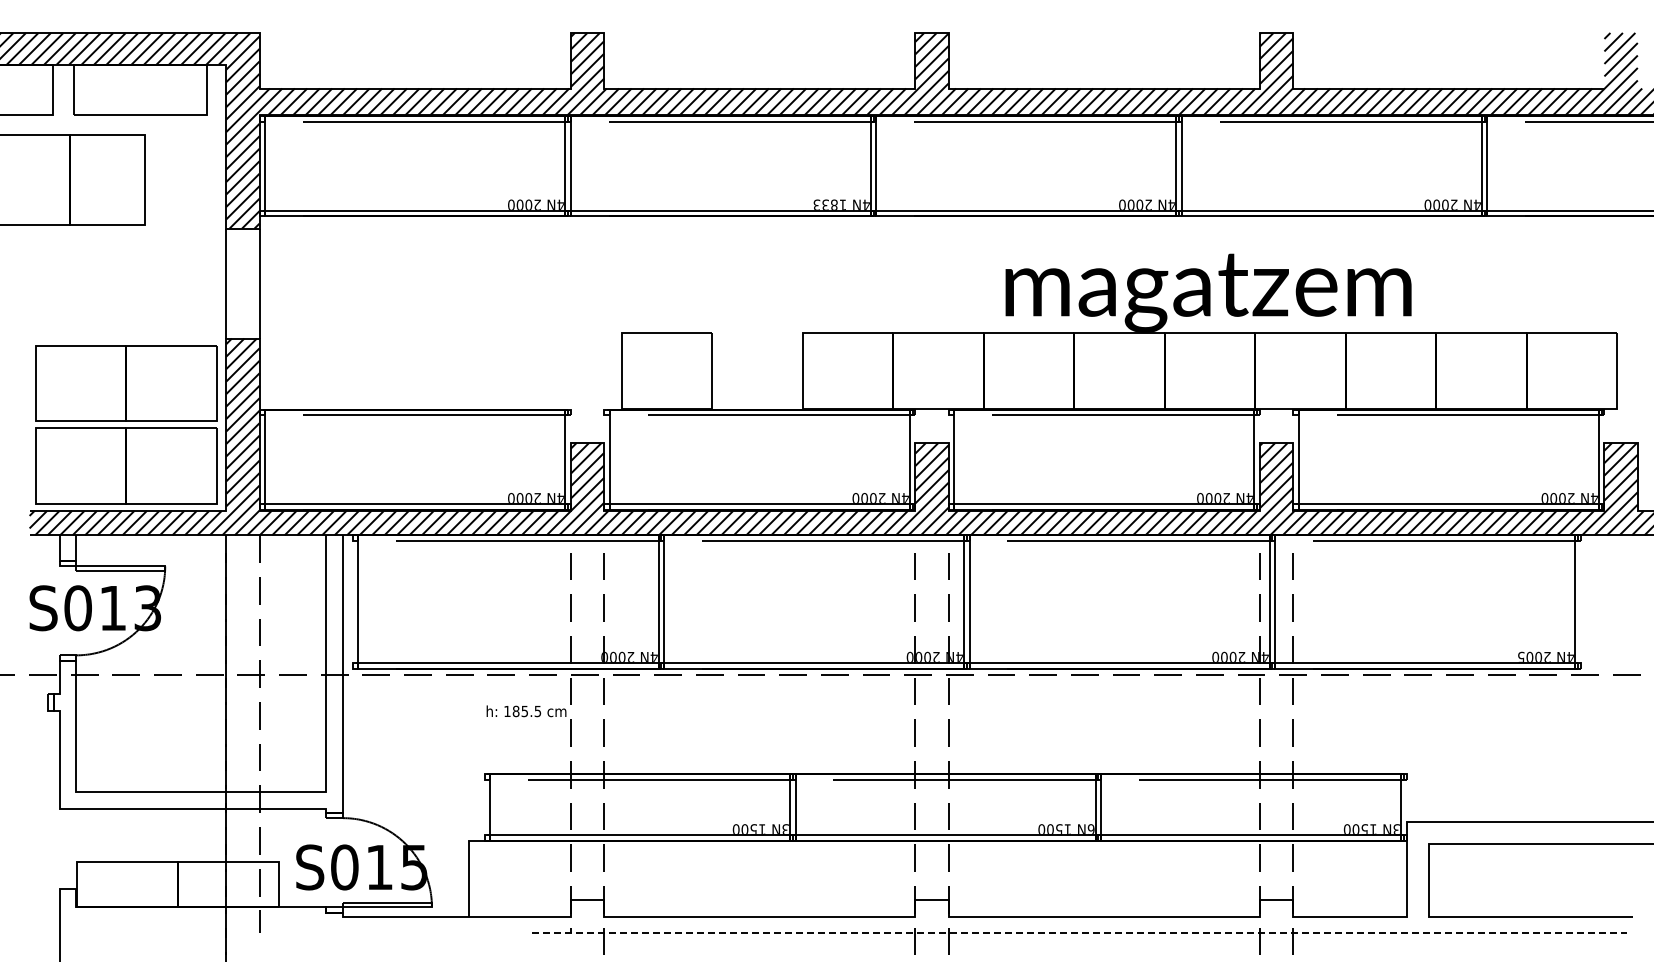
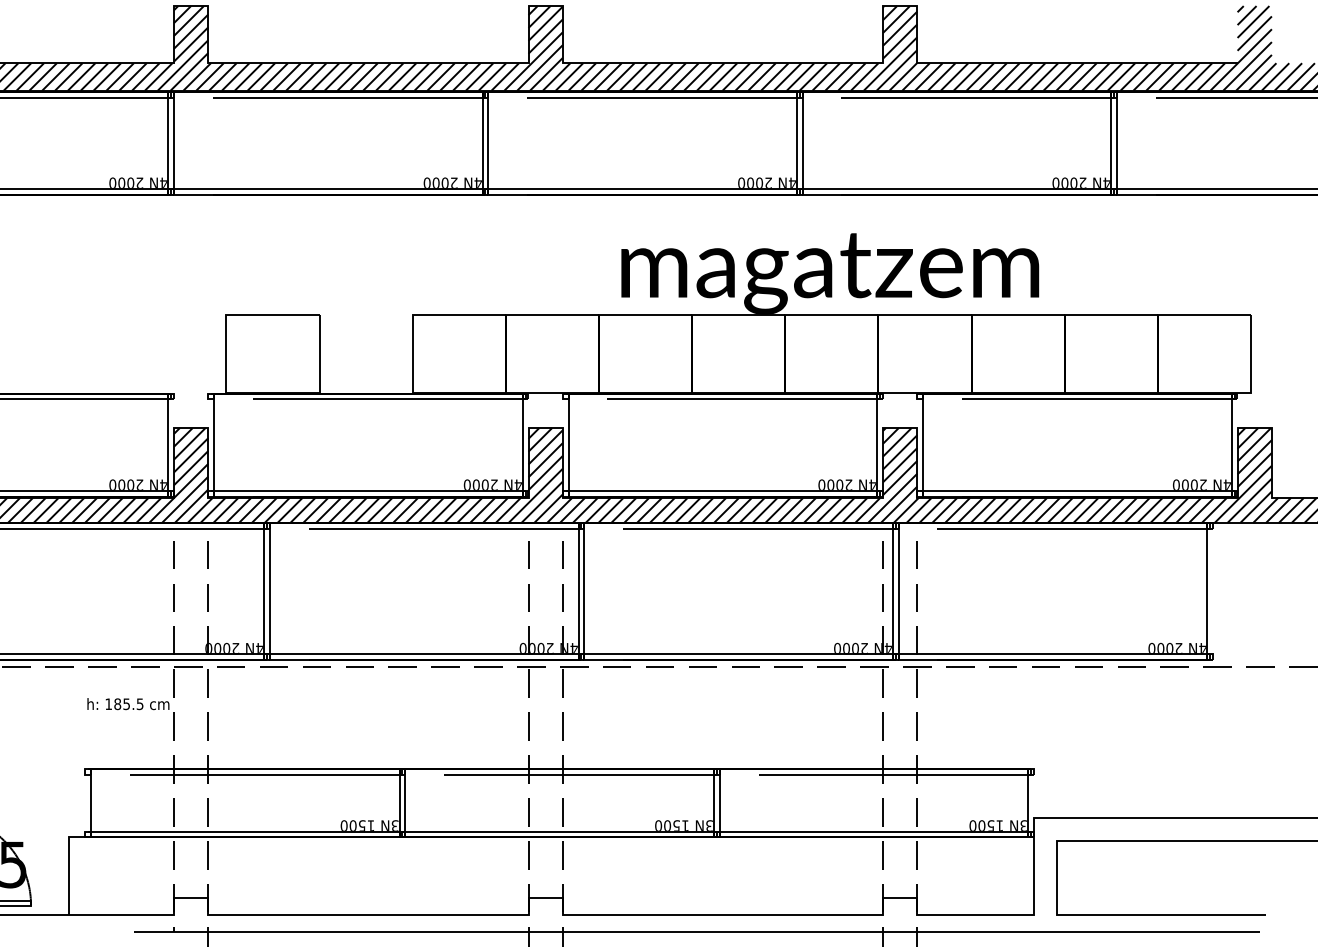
text: (829, 204) -> (440, 182), 1833 -> 2000
text: (1520, 656) -> (1151, 647), 2005 -> 2000
text: (1090, 828) -> (708, 824), 6N -> 3N
line: (1079, 933) -> (697, 932), dashed -> solid

